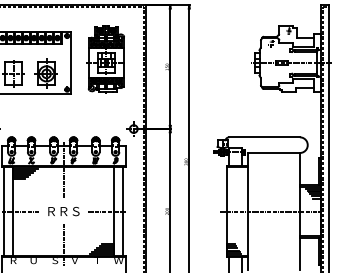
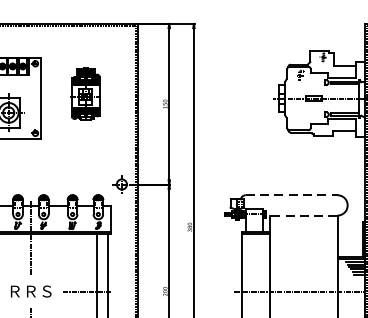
part: (105, 59) -> (85, 94), size x0.6
line: (265, 137) -> (292, 195), solid -> dashed
line: (273, 153) -> (303, 216), solid -> dashed

